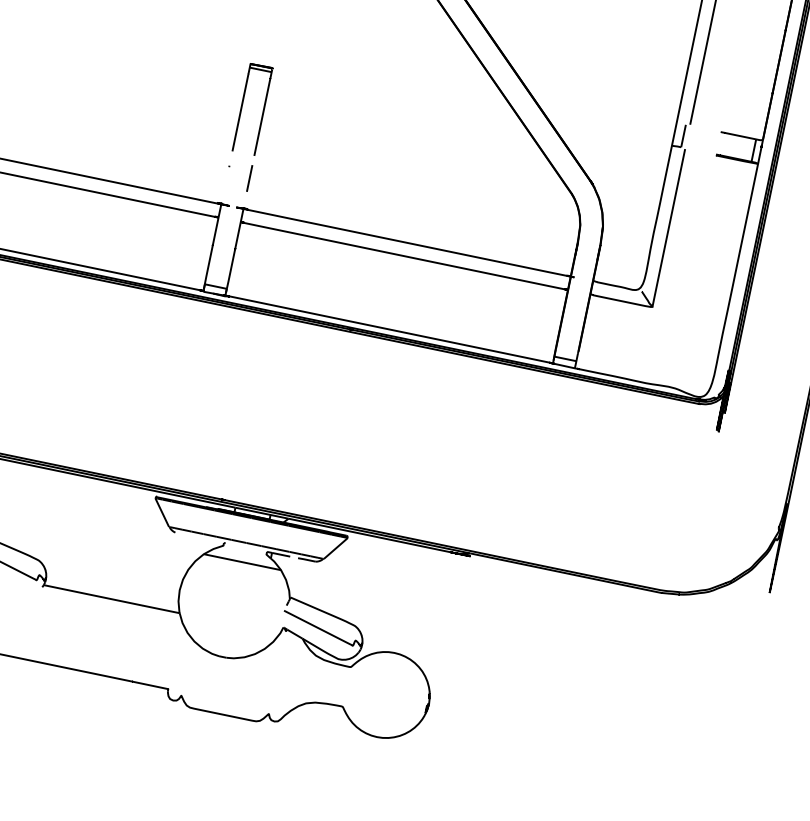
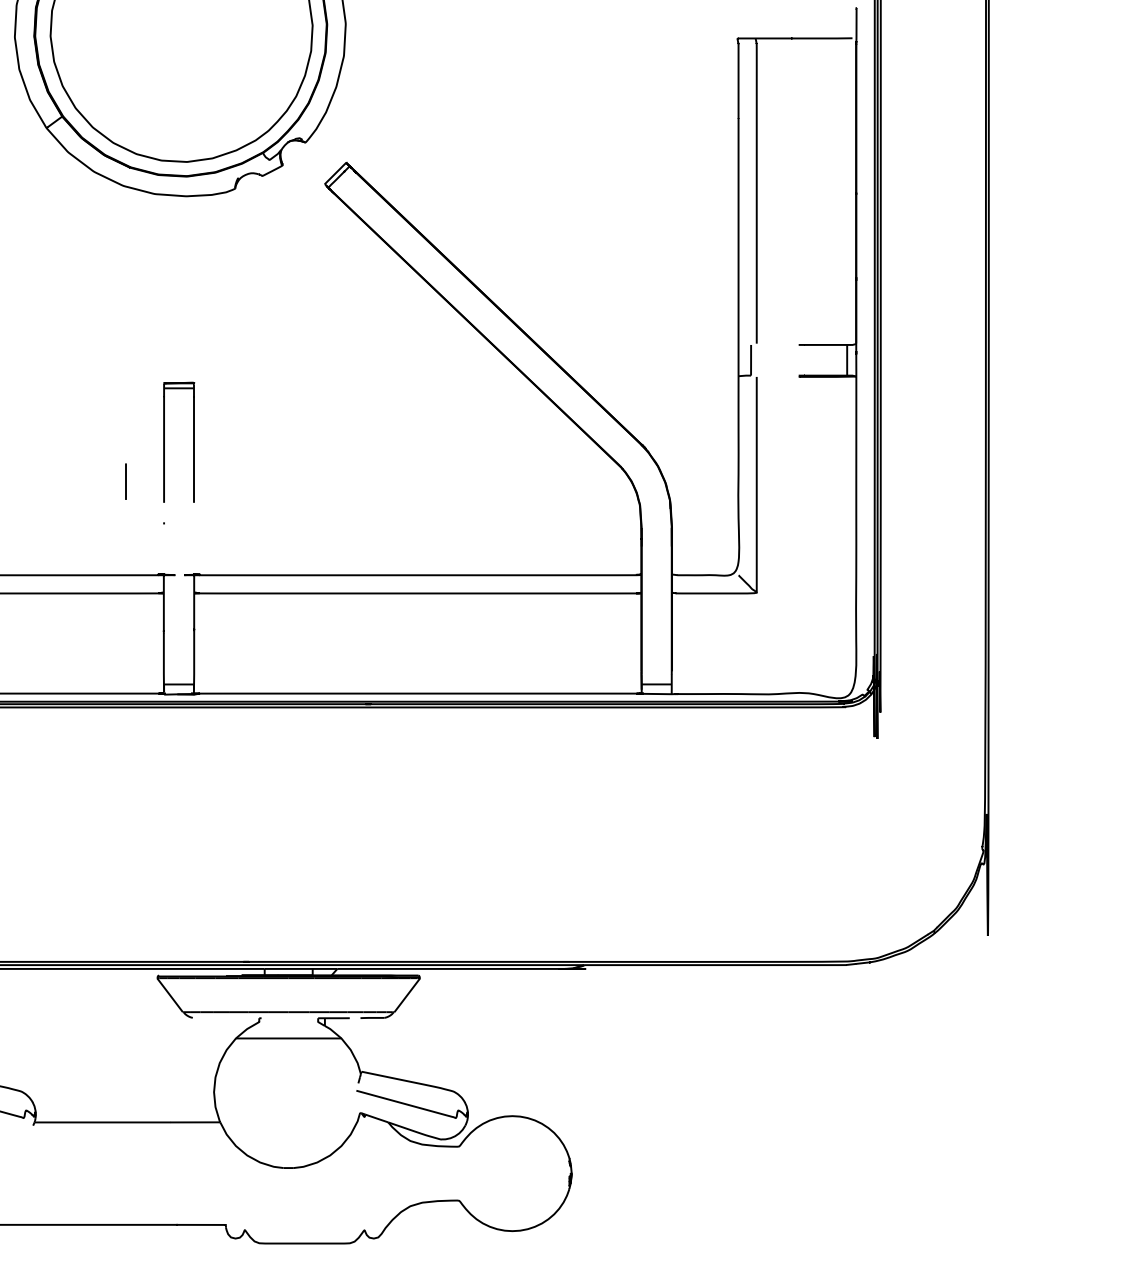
line: (249, 178) -> (125, 481), moved

